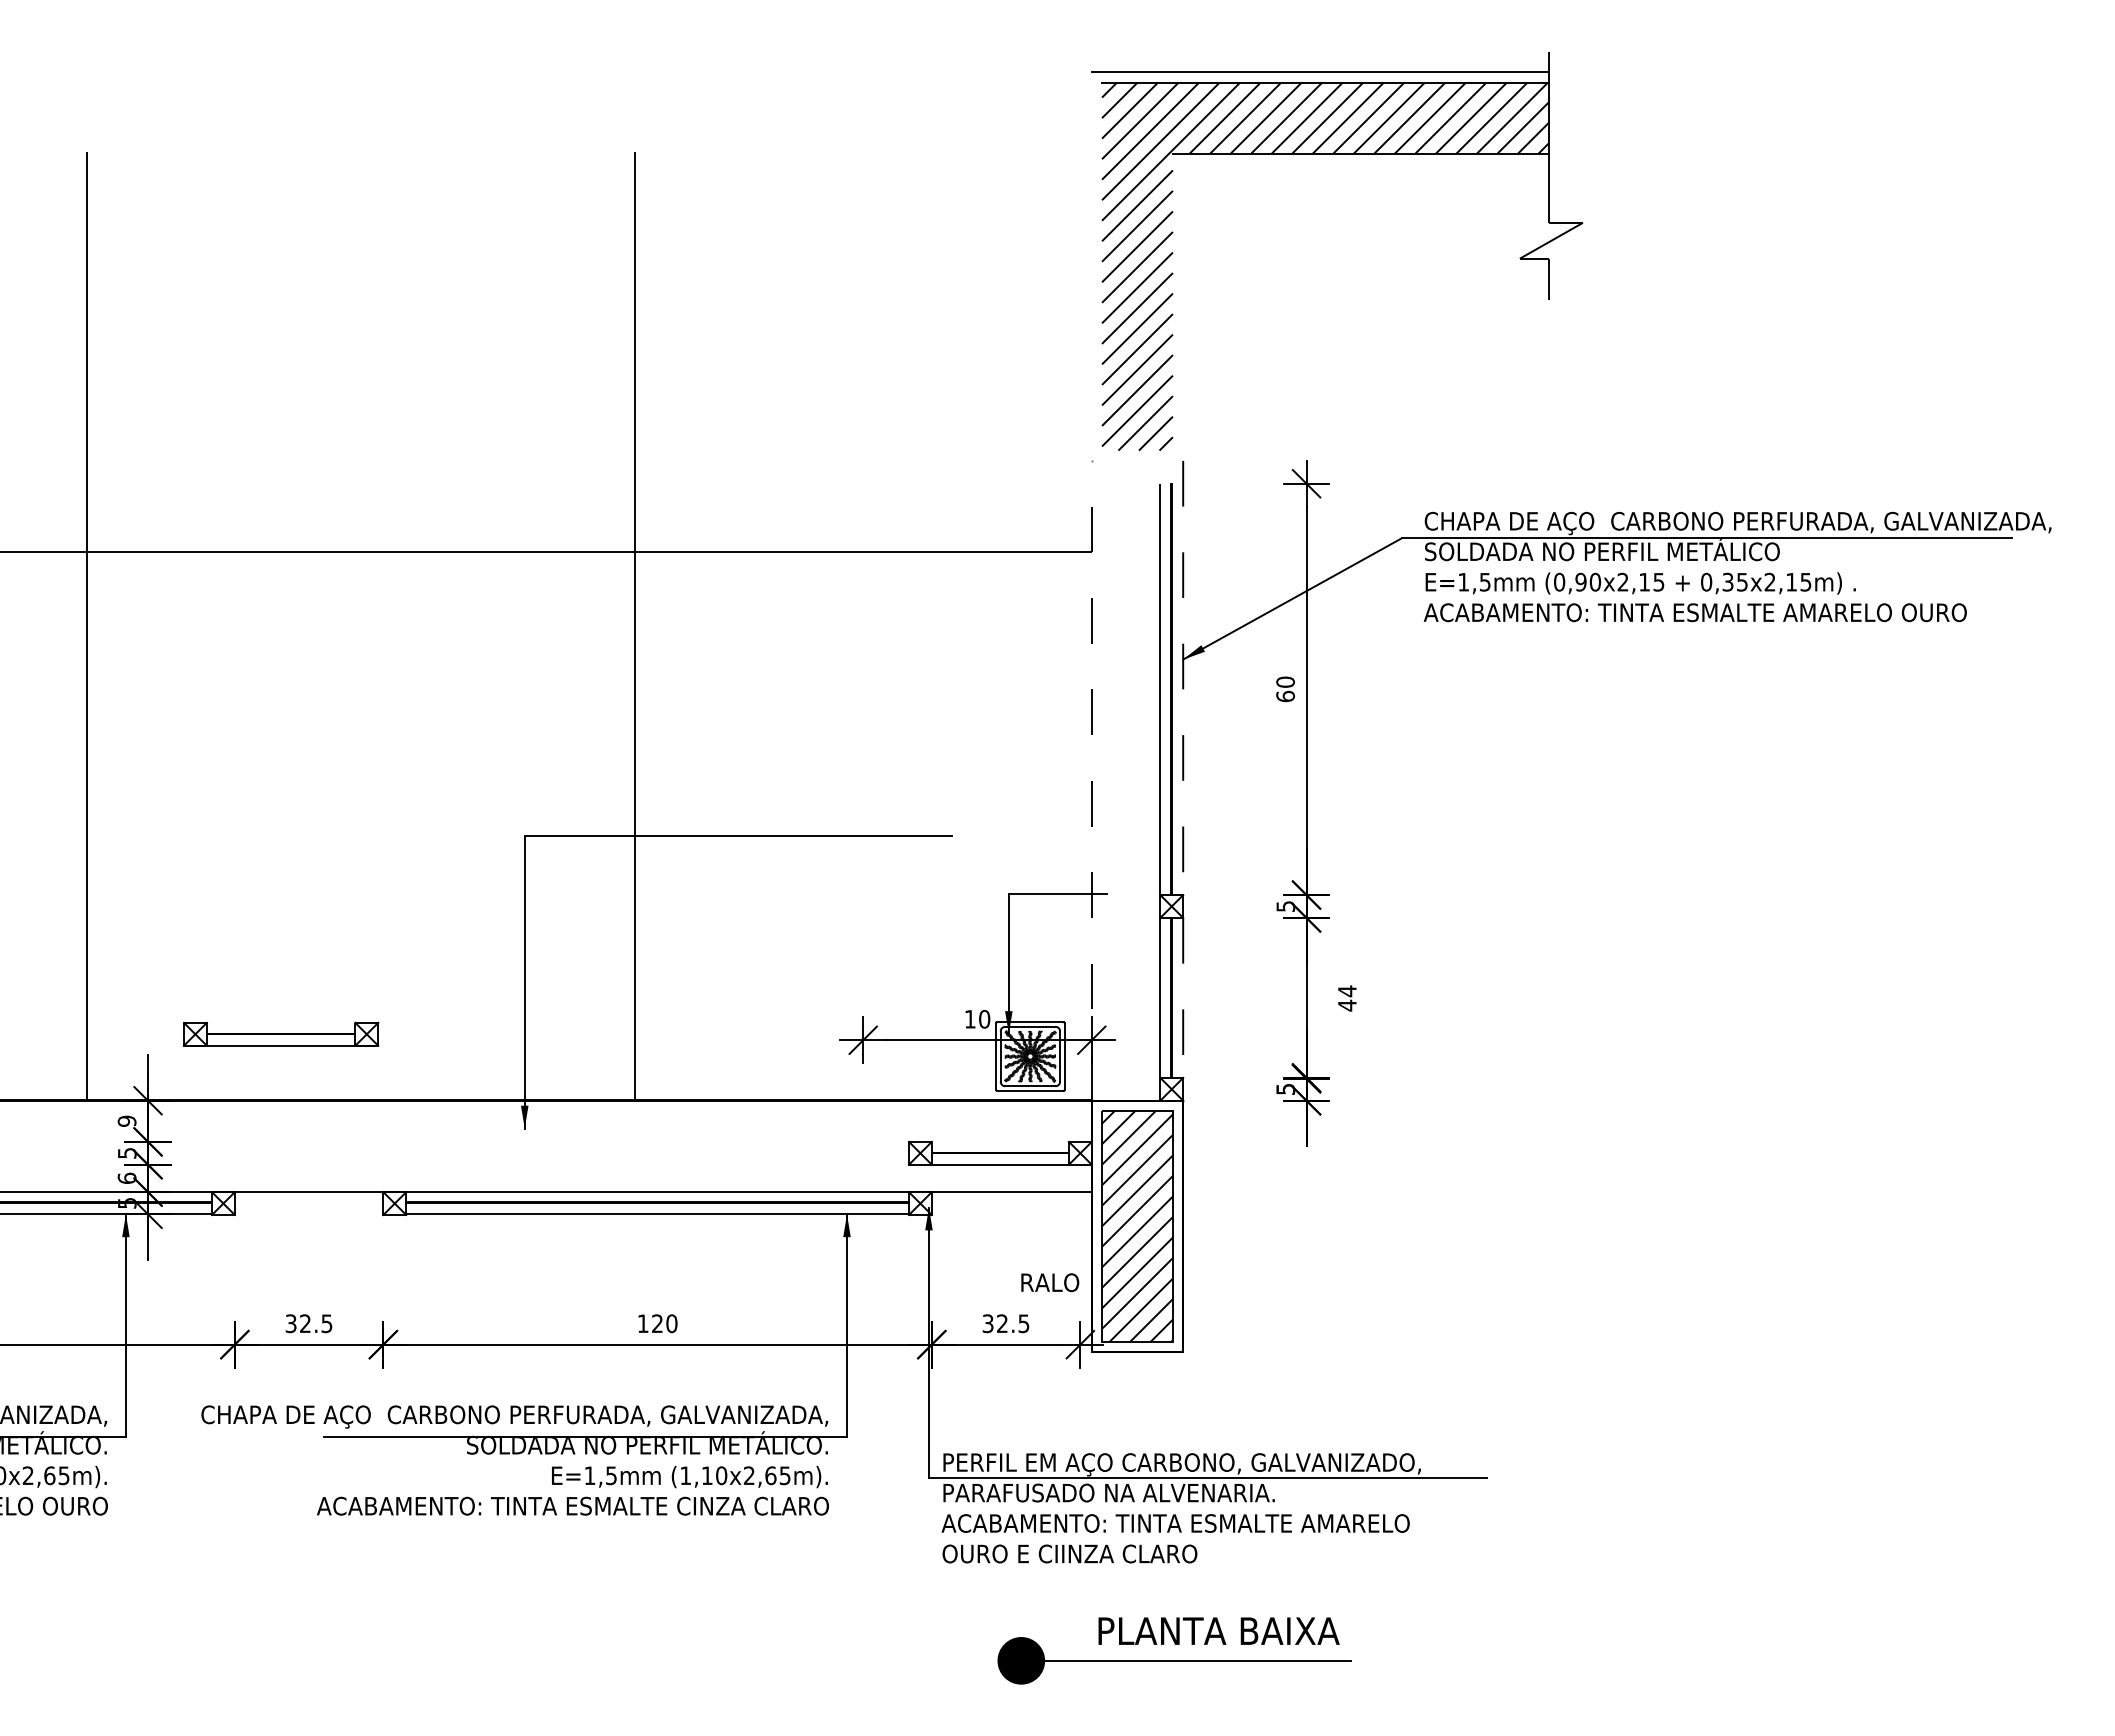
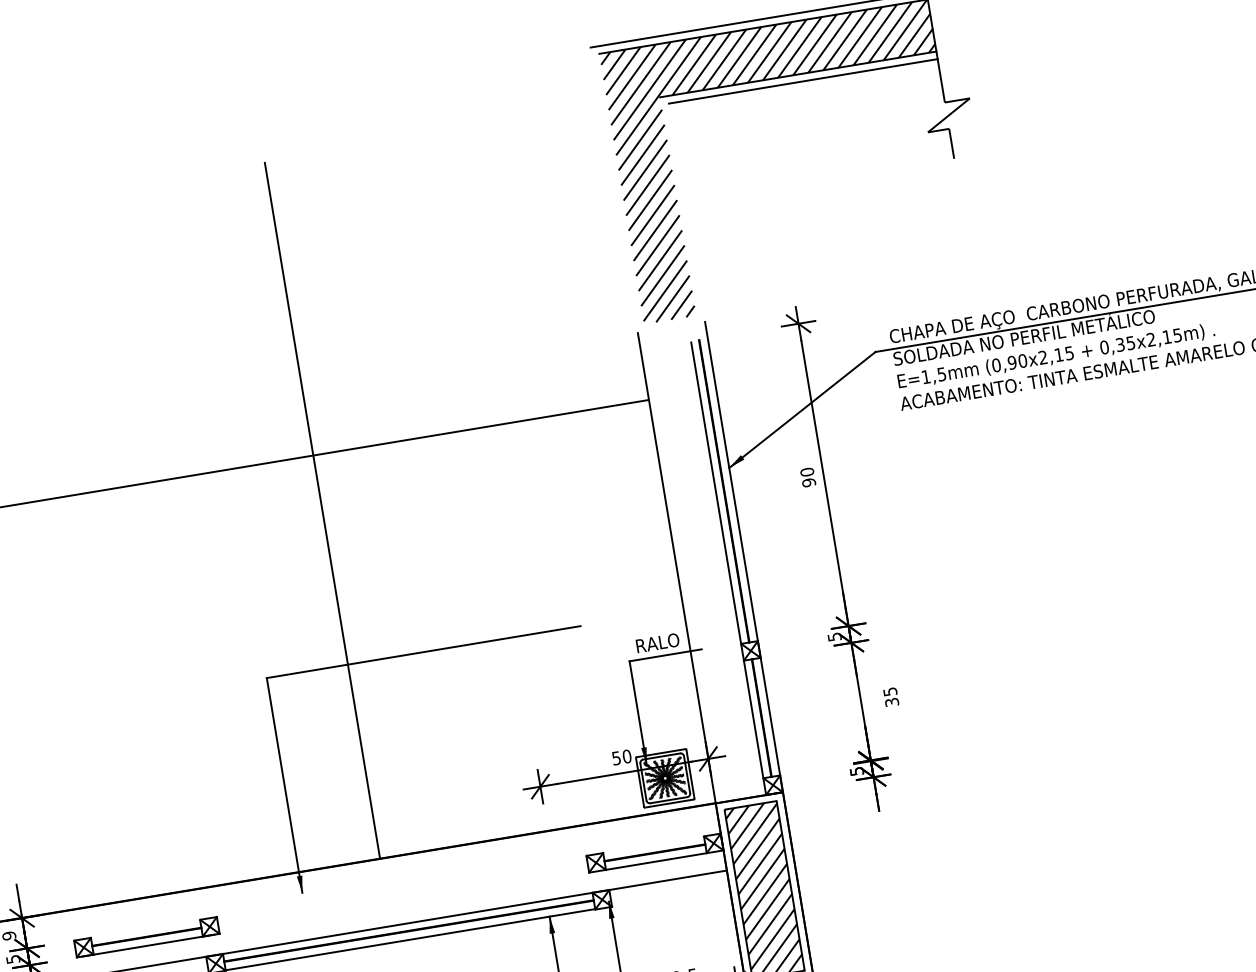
line: (1365, 163) -> (802, 81), added
text: (1285, 696) -> (808, 482), 60 -> 90
line: (1091, 780) -> (676, 568), dashed -> solid
line: (1183, 780) -> (744, 556), dashed -> solid
text: (1347, 998) -> (891, 697), 44 -> 35
text: (970, 1019) -> (616, 758), 10 -> 50
part: (280, 1033) -> (146, 936), moved
text: (1050, 1282) -> (658, 642), moved

